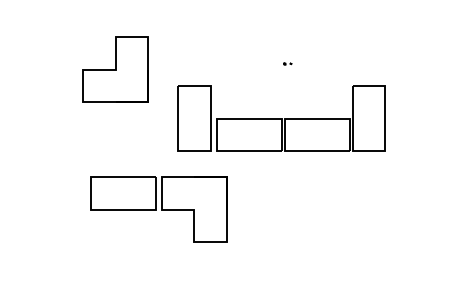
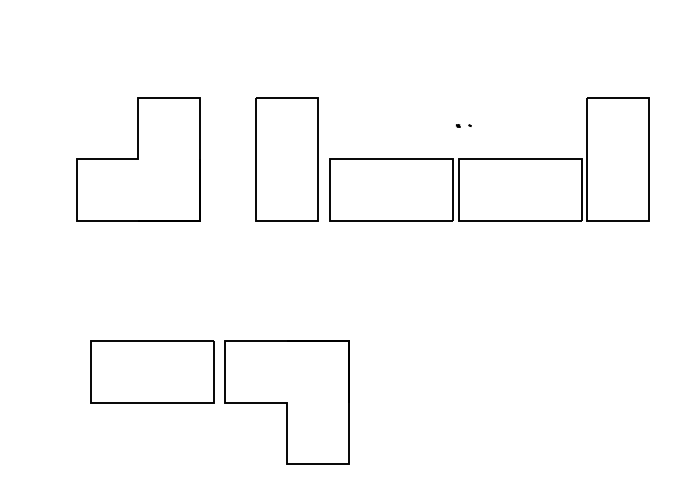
curve: (115, 69) -> (137, 159), moved
part: (281, 118) -> (452, 159), moved

